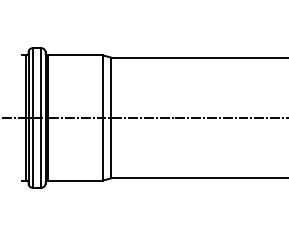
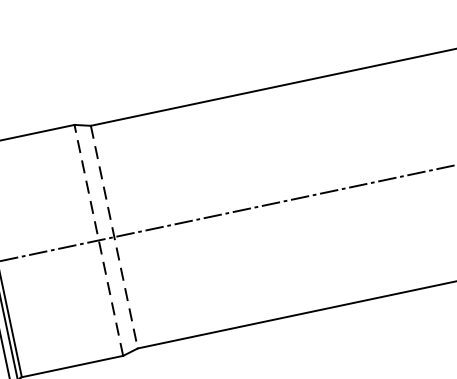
line: (102, 117) -> (97, 239), solid -> dashed
line: (111, 118) -> (114, 237), solid -> dashed

